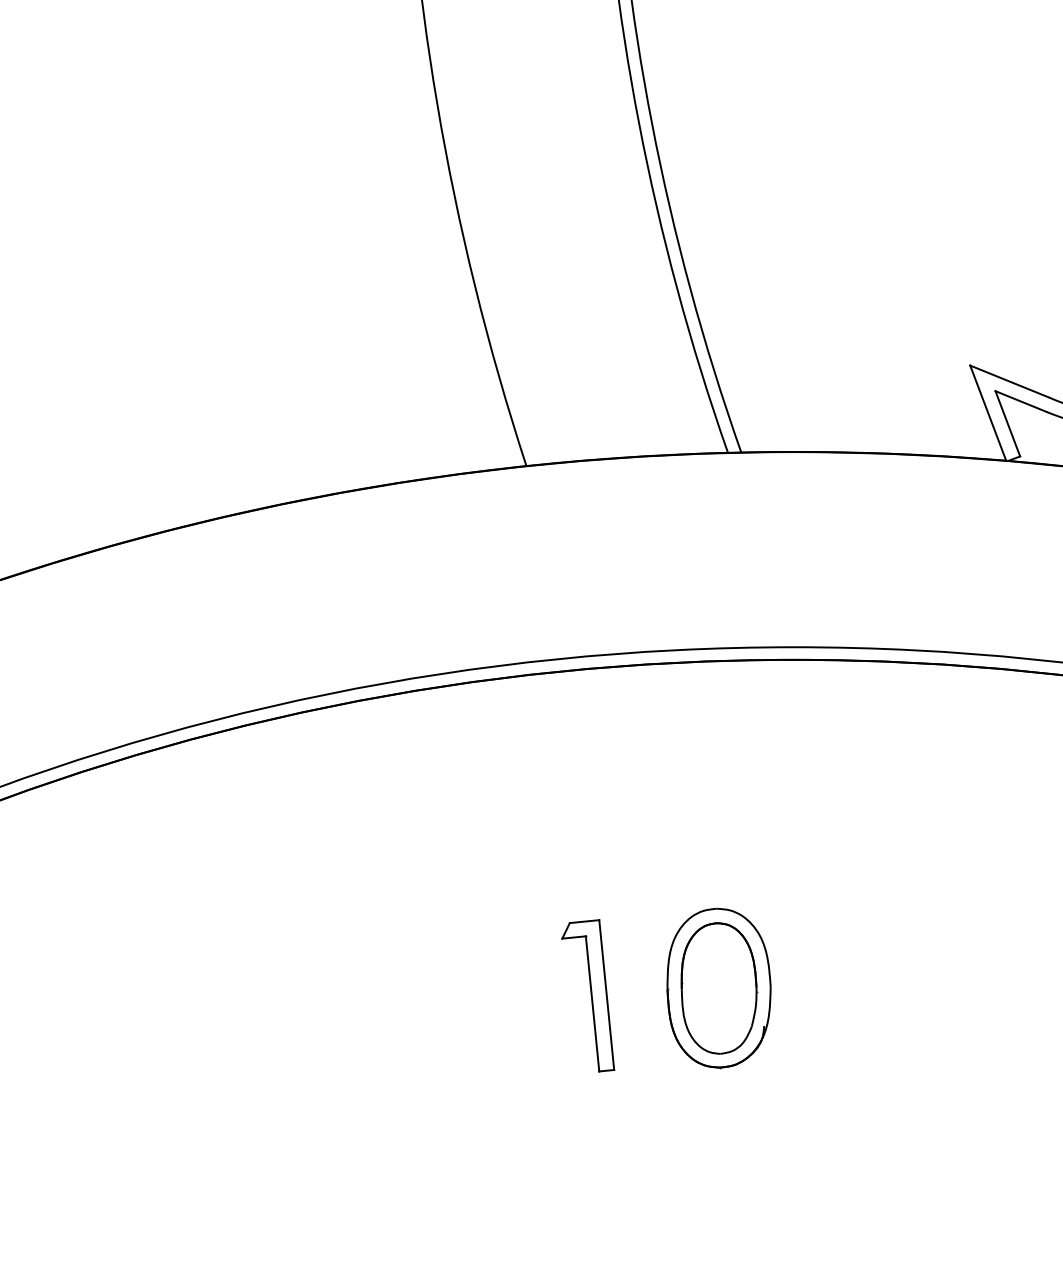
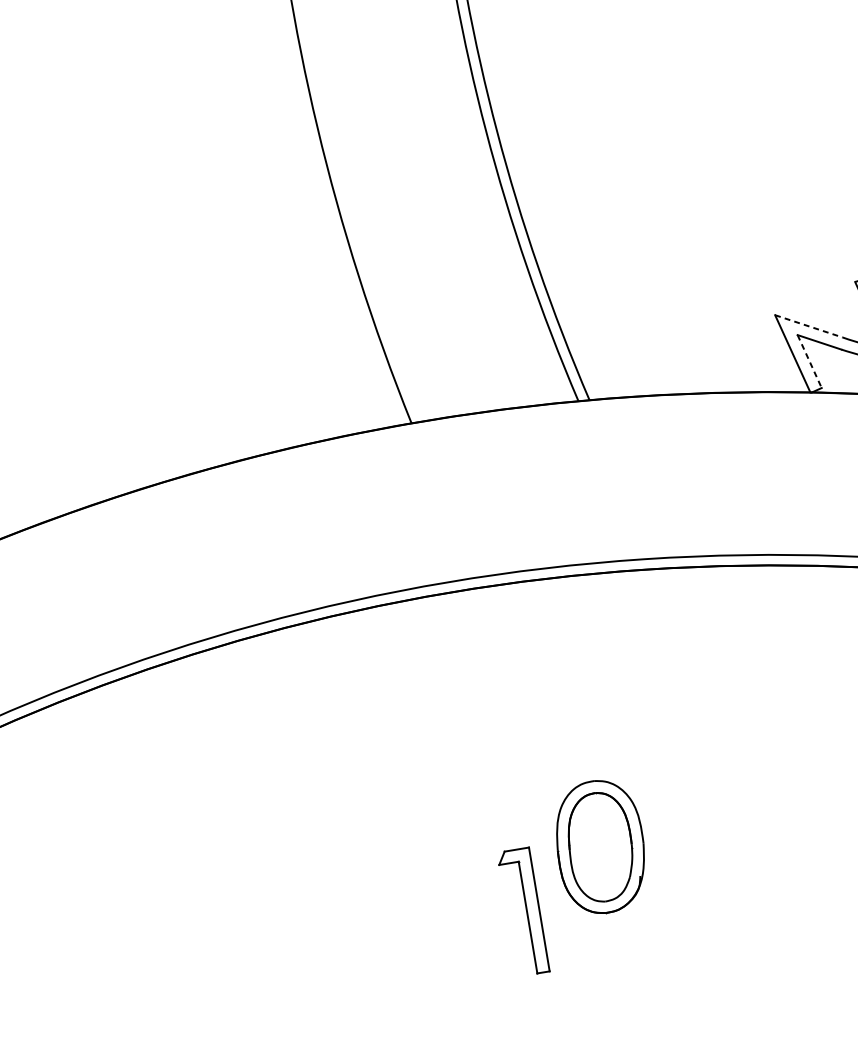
line: (1010, 381) -> (809, 326), solid -> dashed
line: (1007, 423) -> (809, 361), solid -> dashed
part: (588, 995) -> (524, 910), moved

